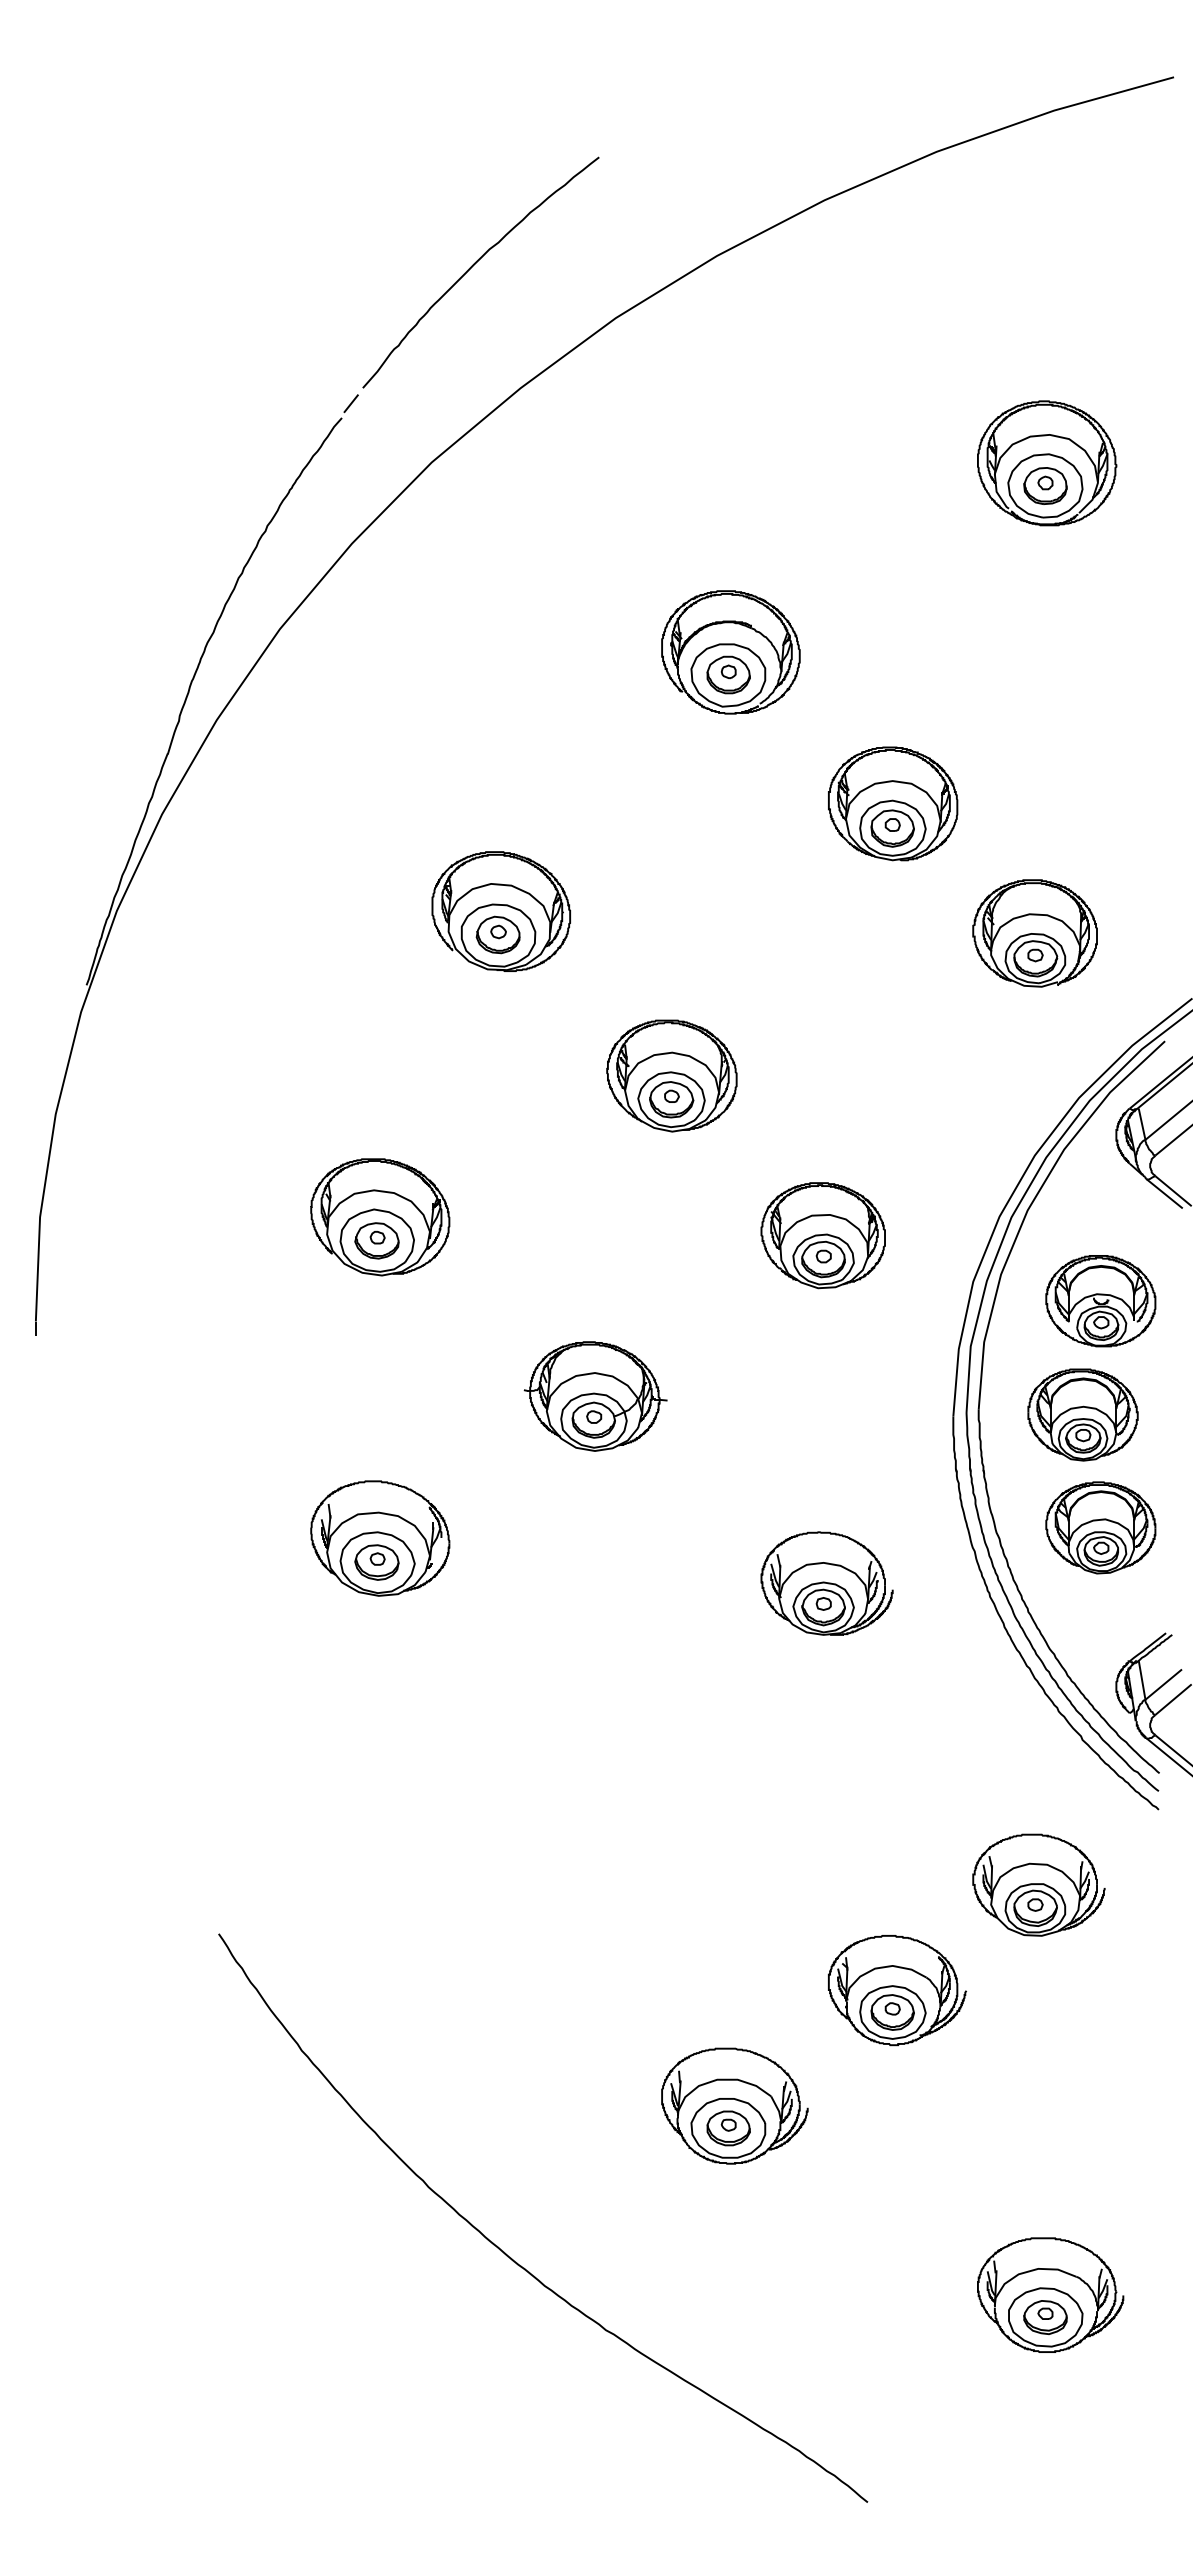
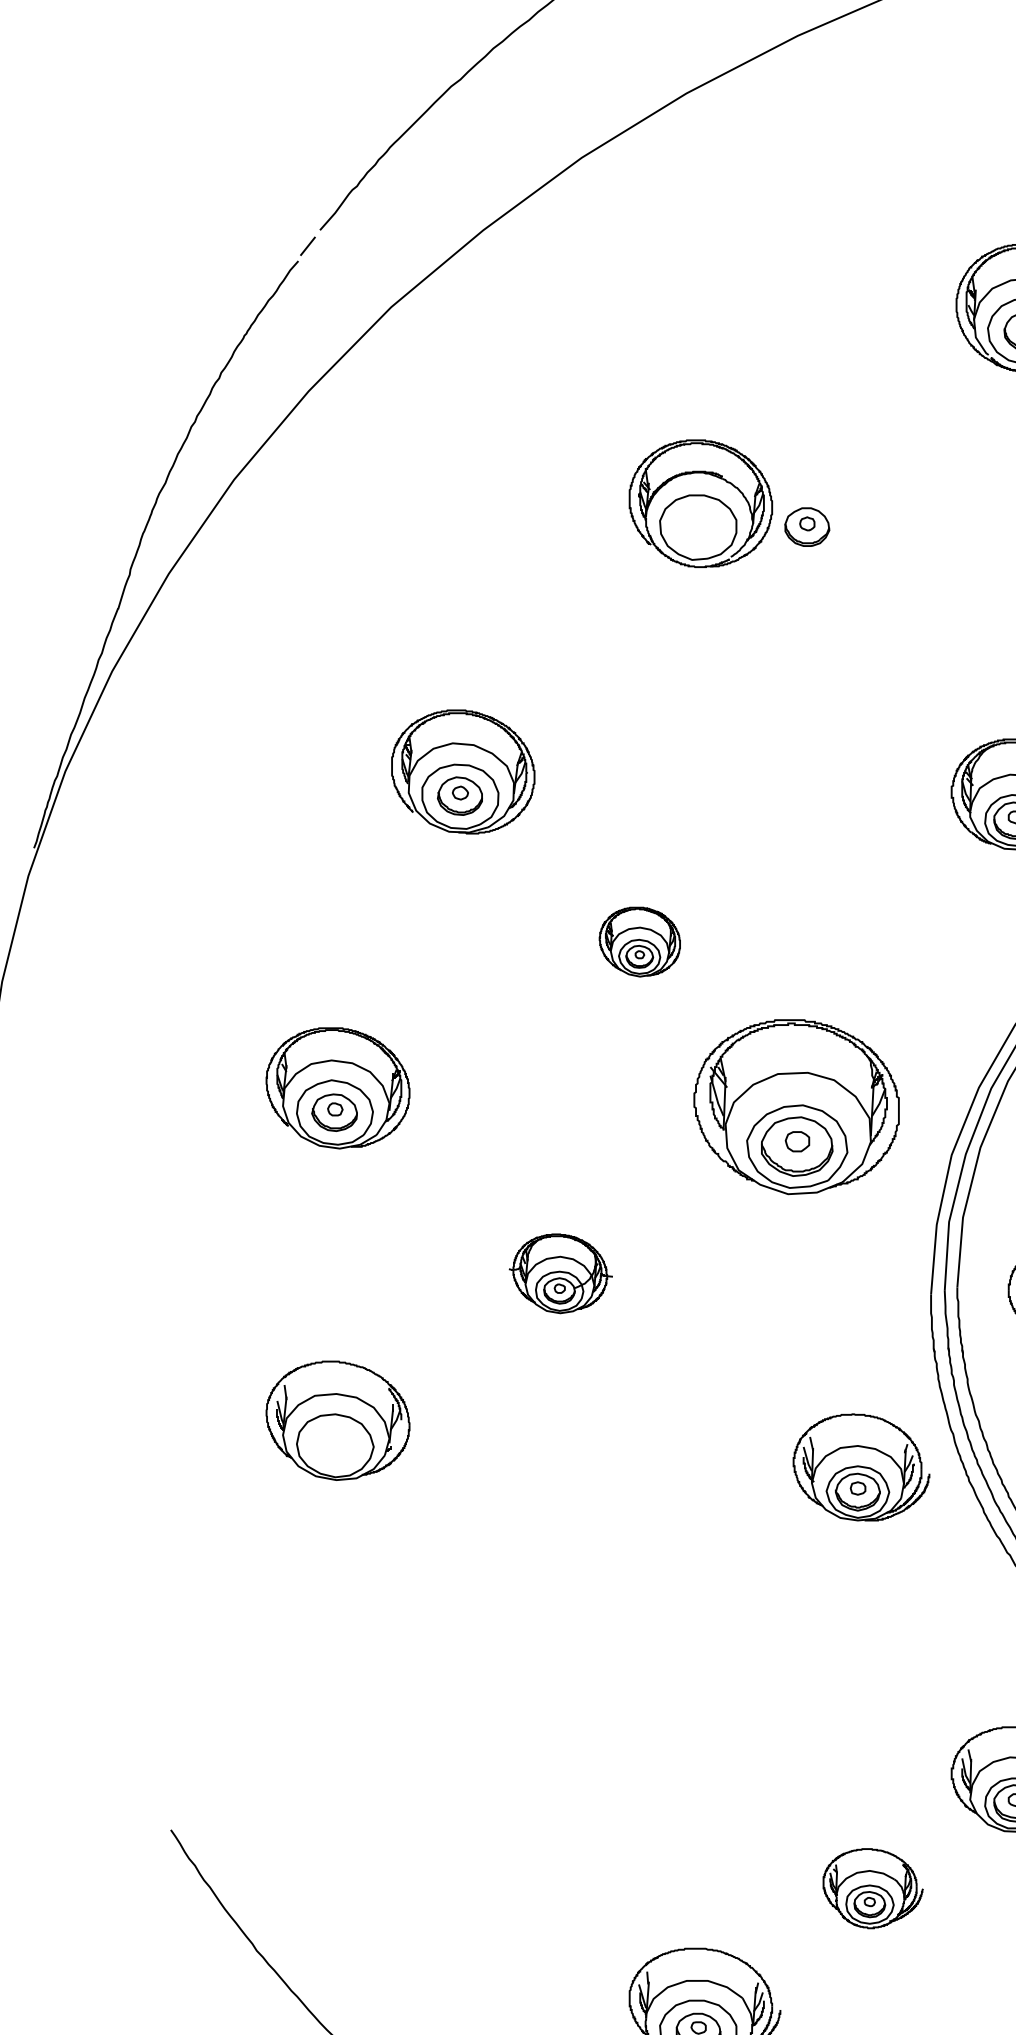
part: (728, 674) -> (807, 526), moved
part: (893, 803) -> (869, 660), removed
part: (671, 1075) -> (639, 941), size x0.6
part: (822, 1235) -> (795, 1107), size x1.6
part: (595, 1396) -> (560, 1273), size x0.7
part: (376, 1562) -> (334, 1445), removed
part: (826, 1583) -> (860, 1467), moved
part: (897, 1990) -> (873, 1888), size x0.7

